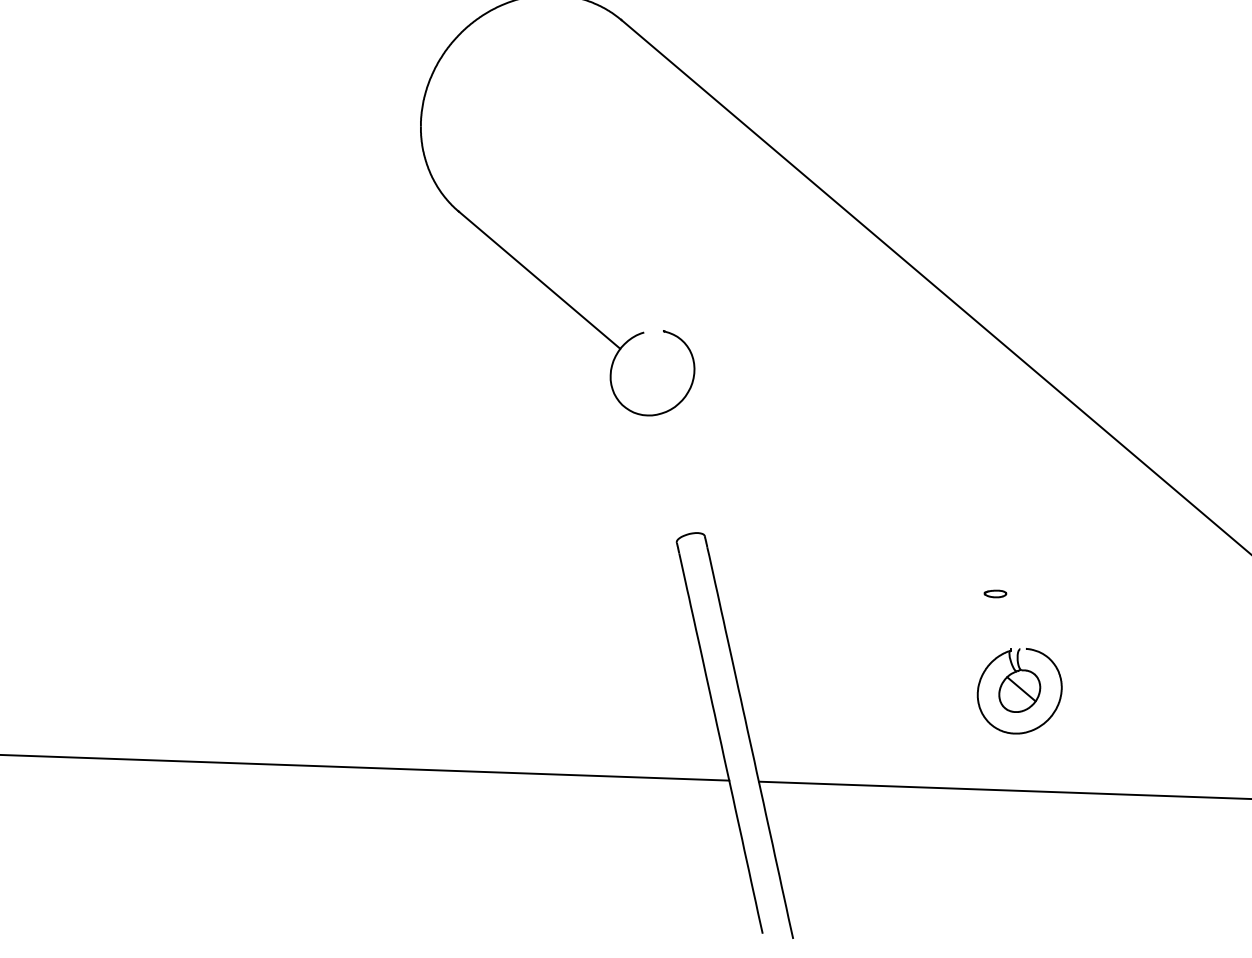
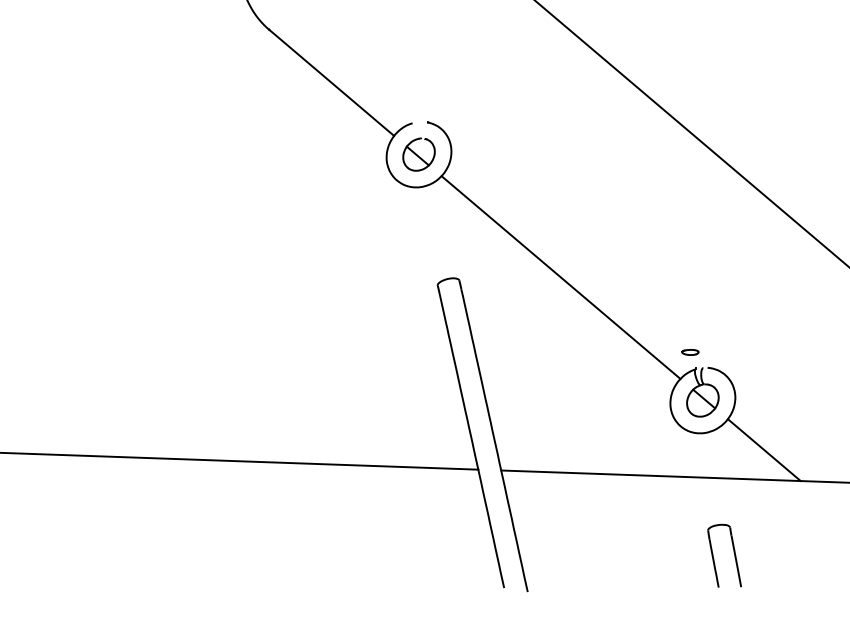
part: (652, 372) -> (418, 154), added
line: (835, 531) -> (560, 277), added
part: (995, 593) -> (690, 352), moved
line: (1099, 755) -> (764, 450), added
part: (1060, 892) -> (734, 556), added

